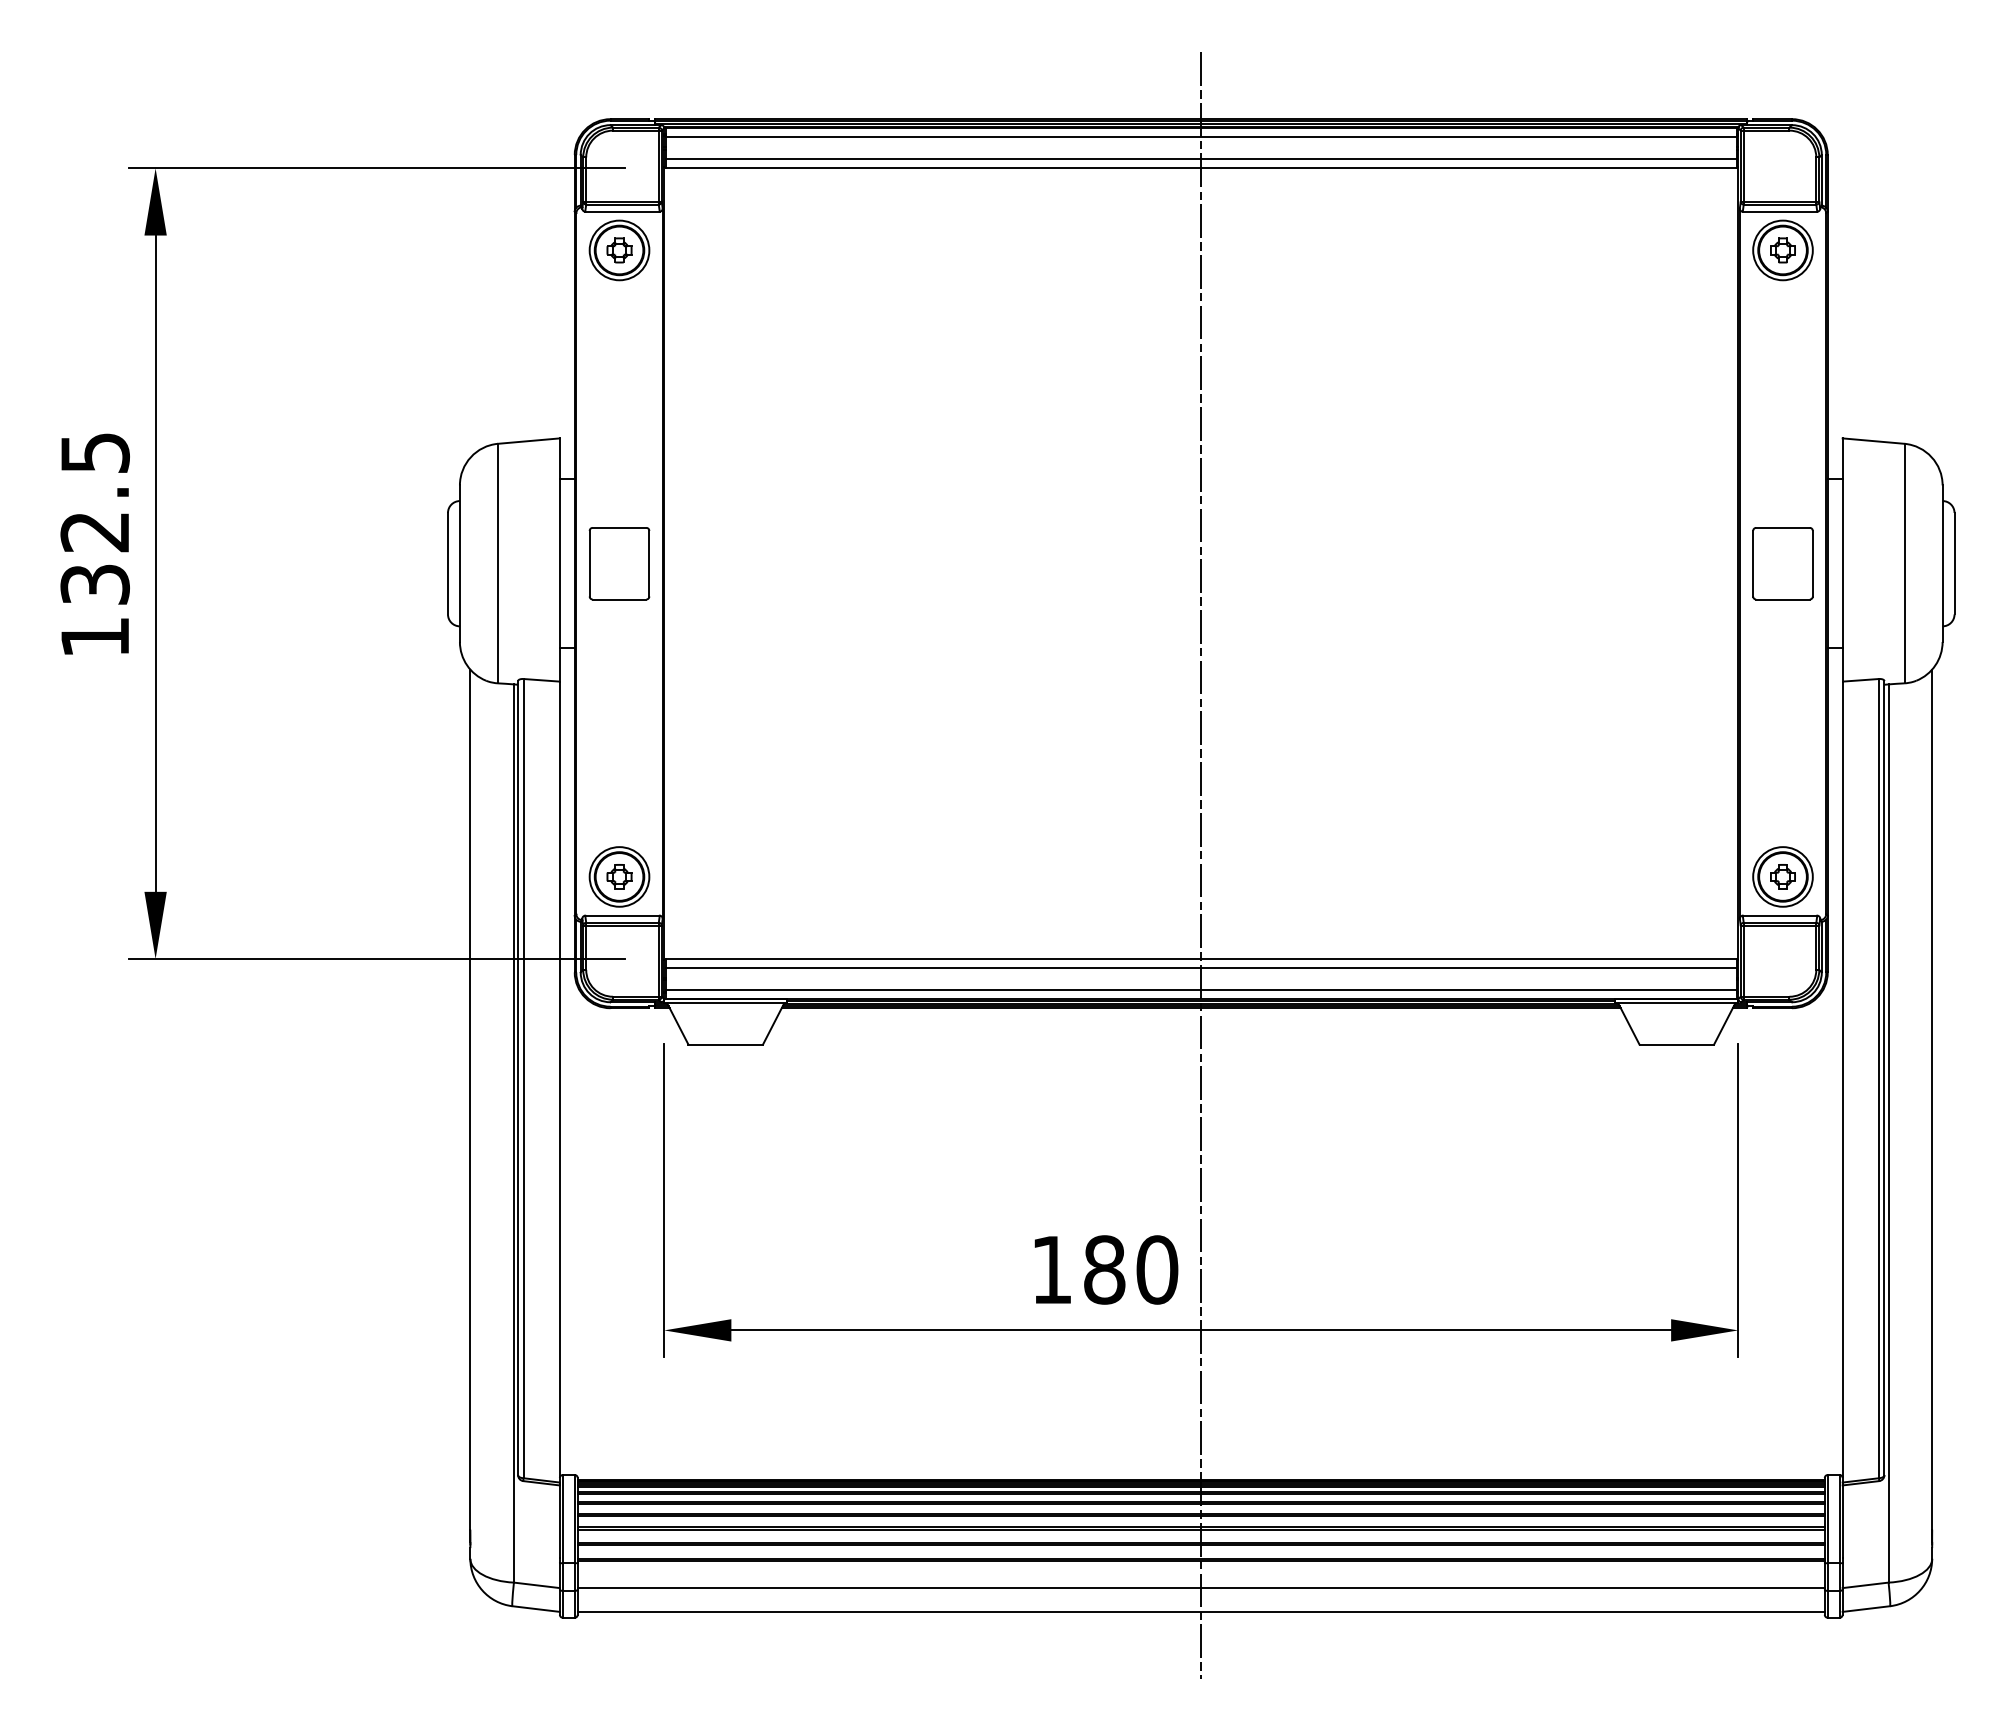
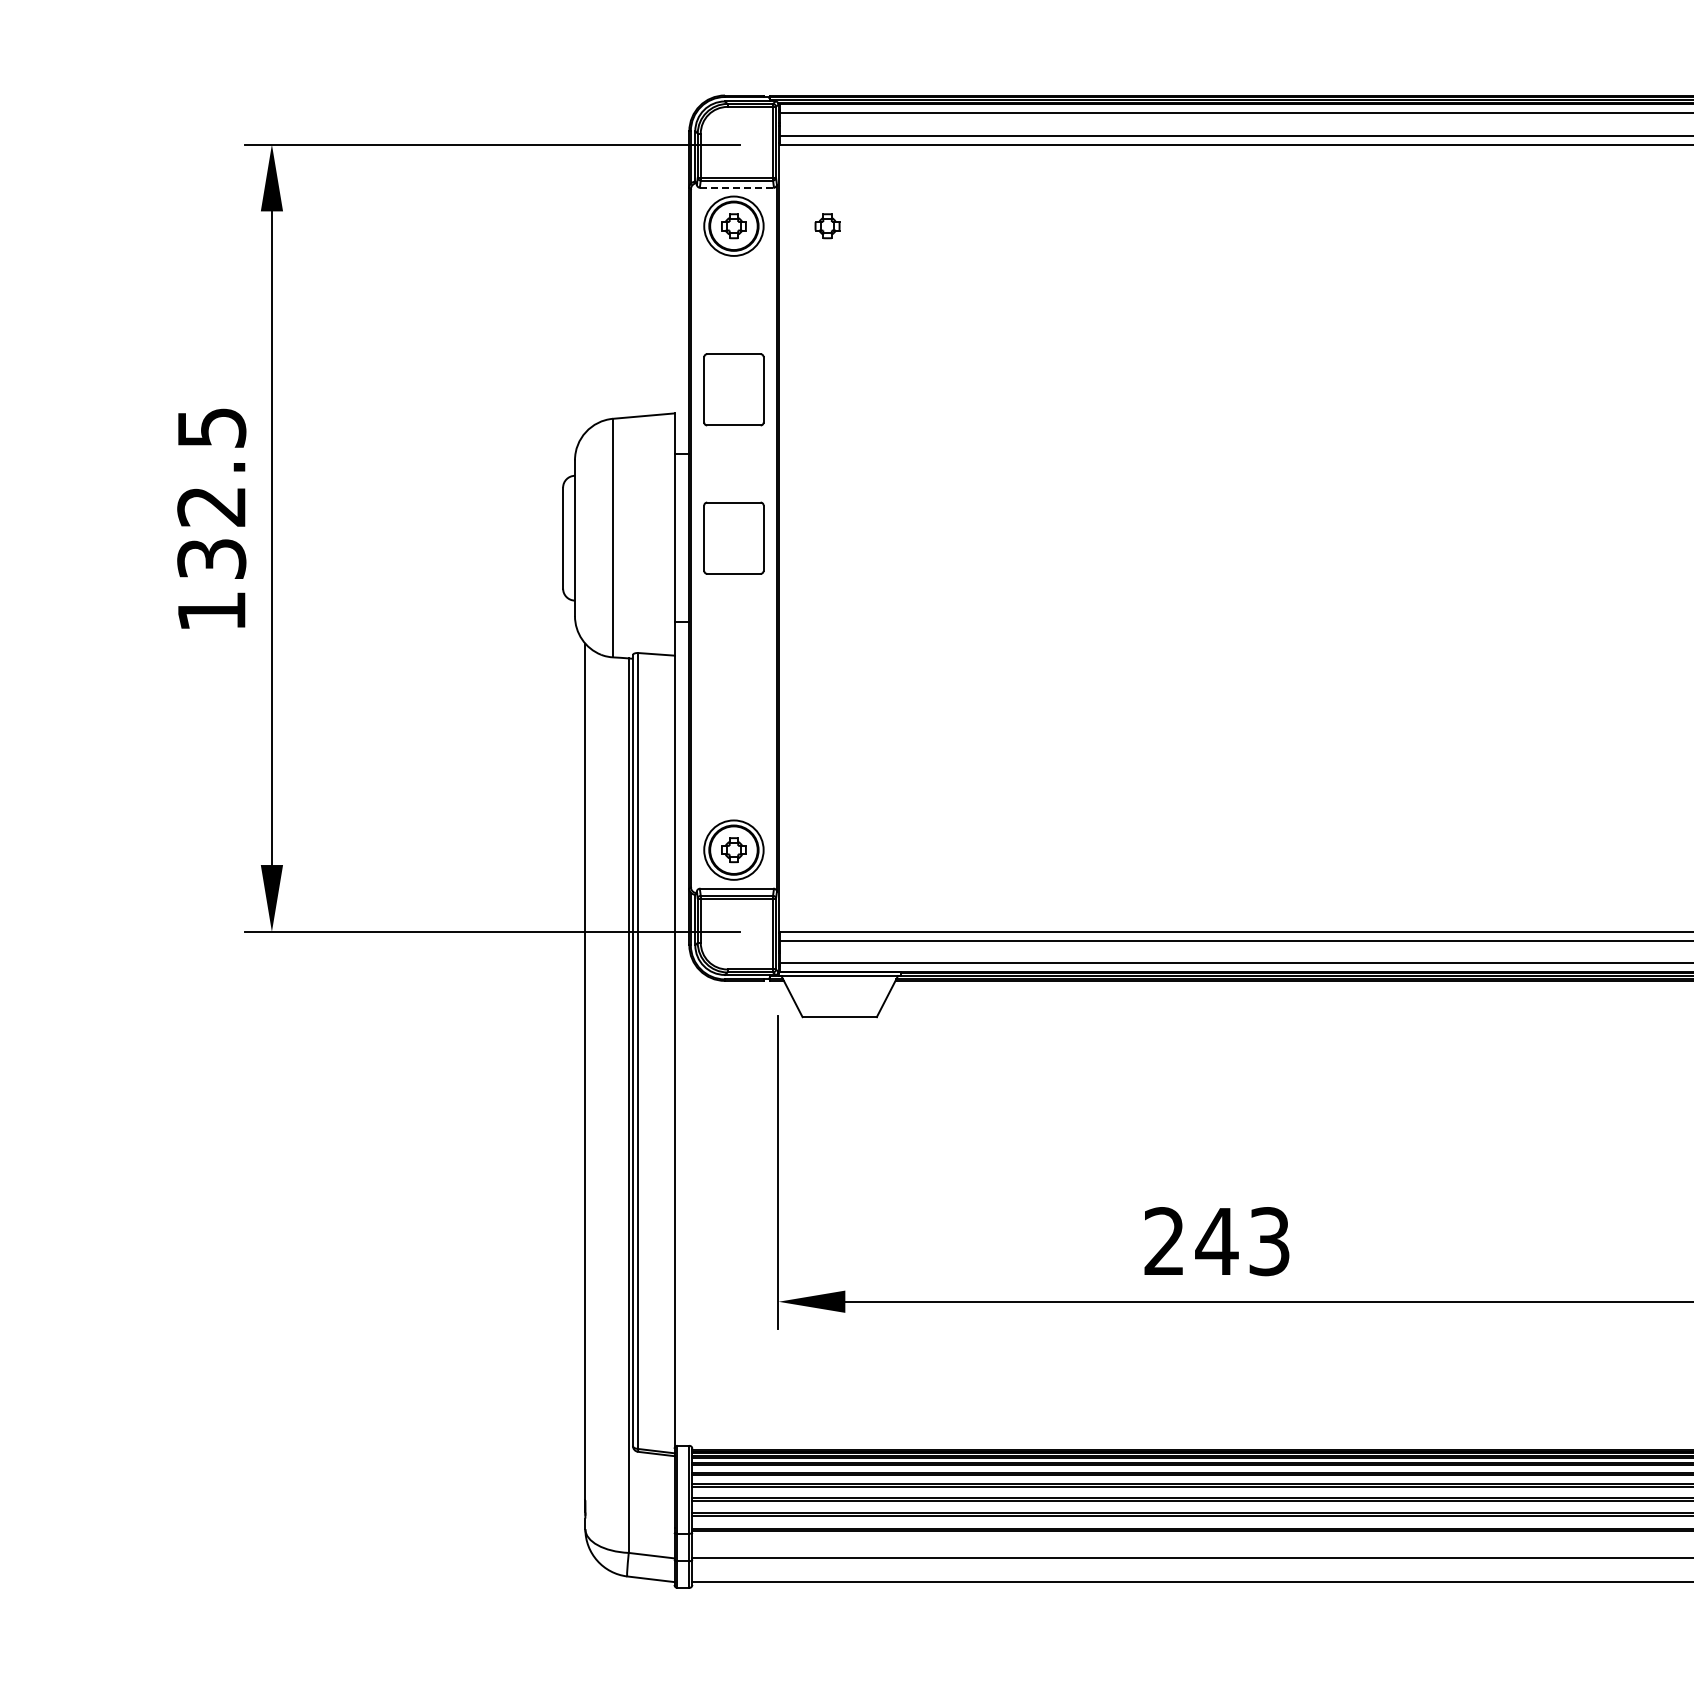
line: (623, 211) -> (737, 187), solid -> dashed
part: (713, 250) -> (827, 226), added
part: (619, 414) -> (733, 389), added
line: (1201, 865) -> (1313, 838), removed
text: (1104, 1269) -> (1216, 1241), 180 -> 243

